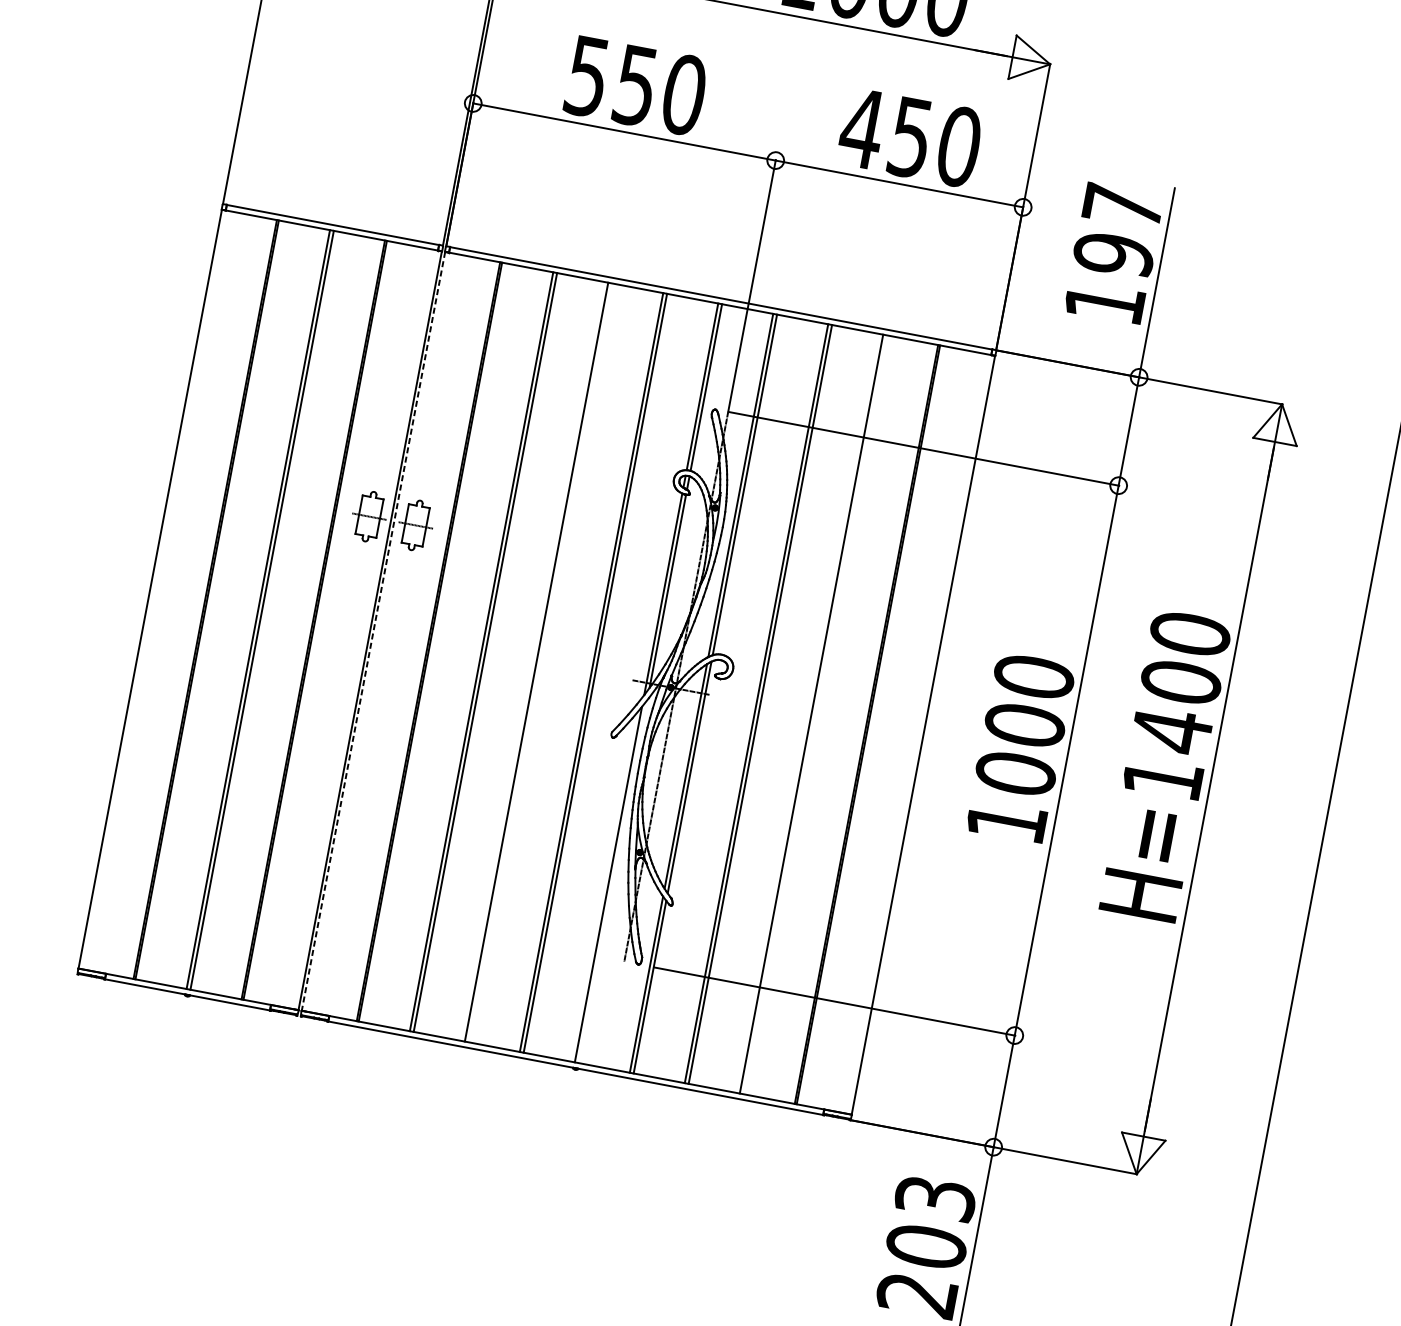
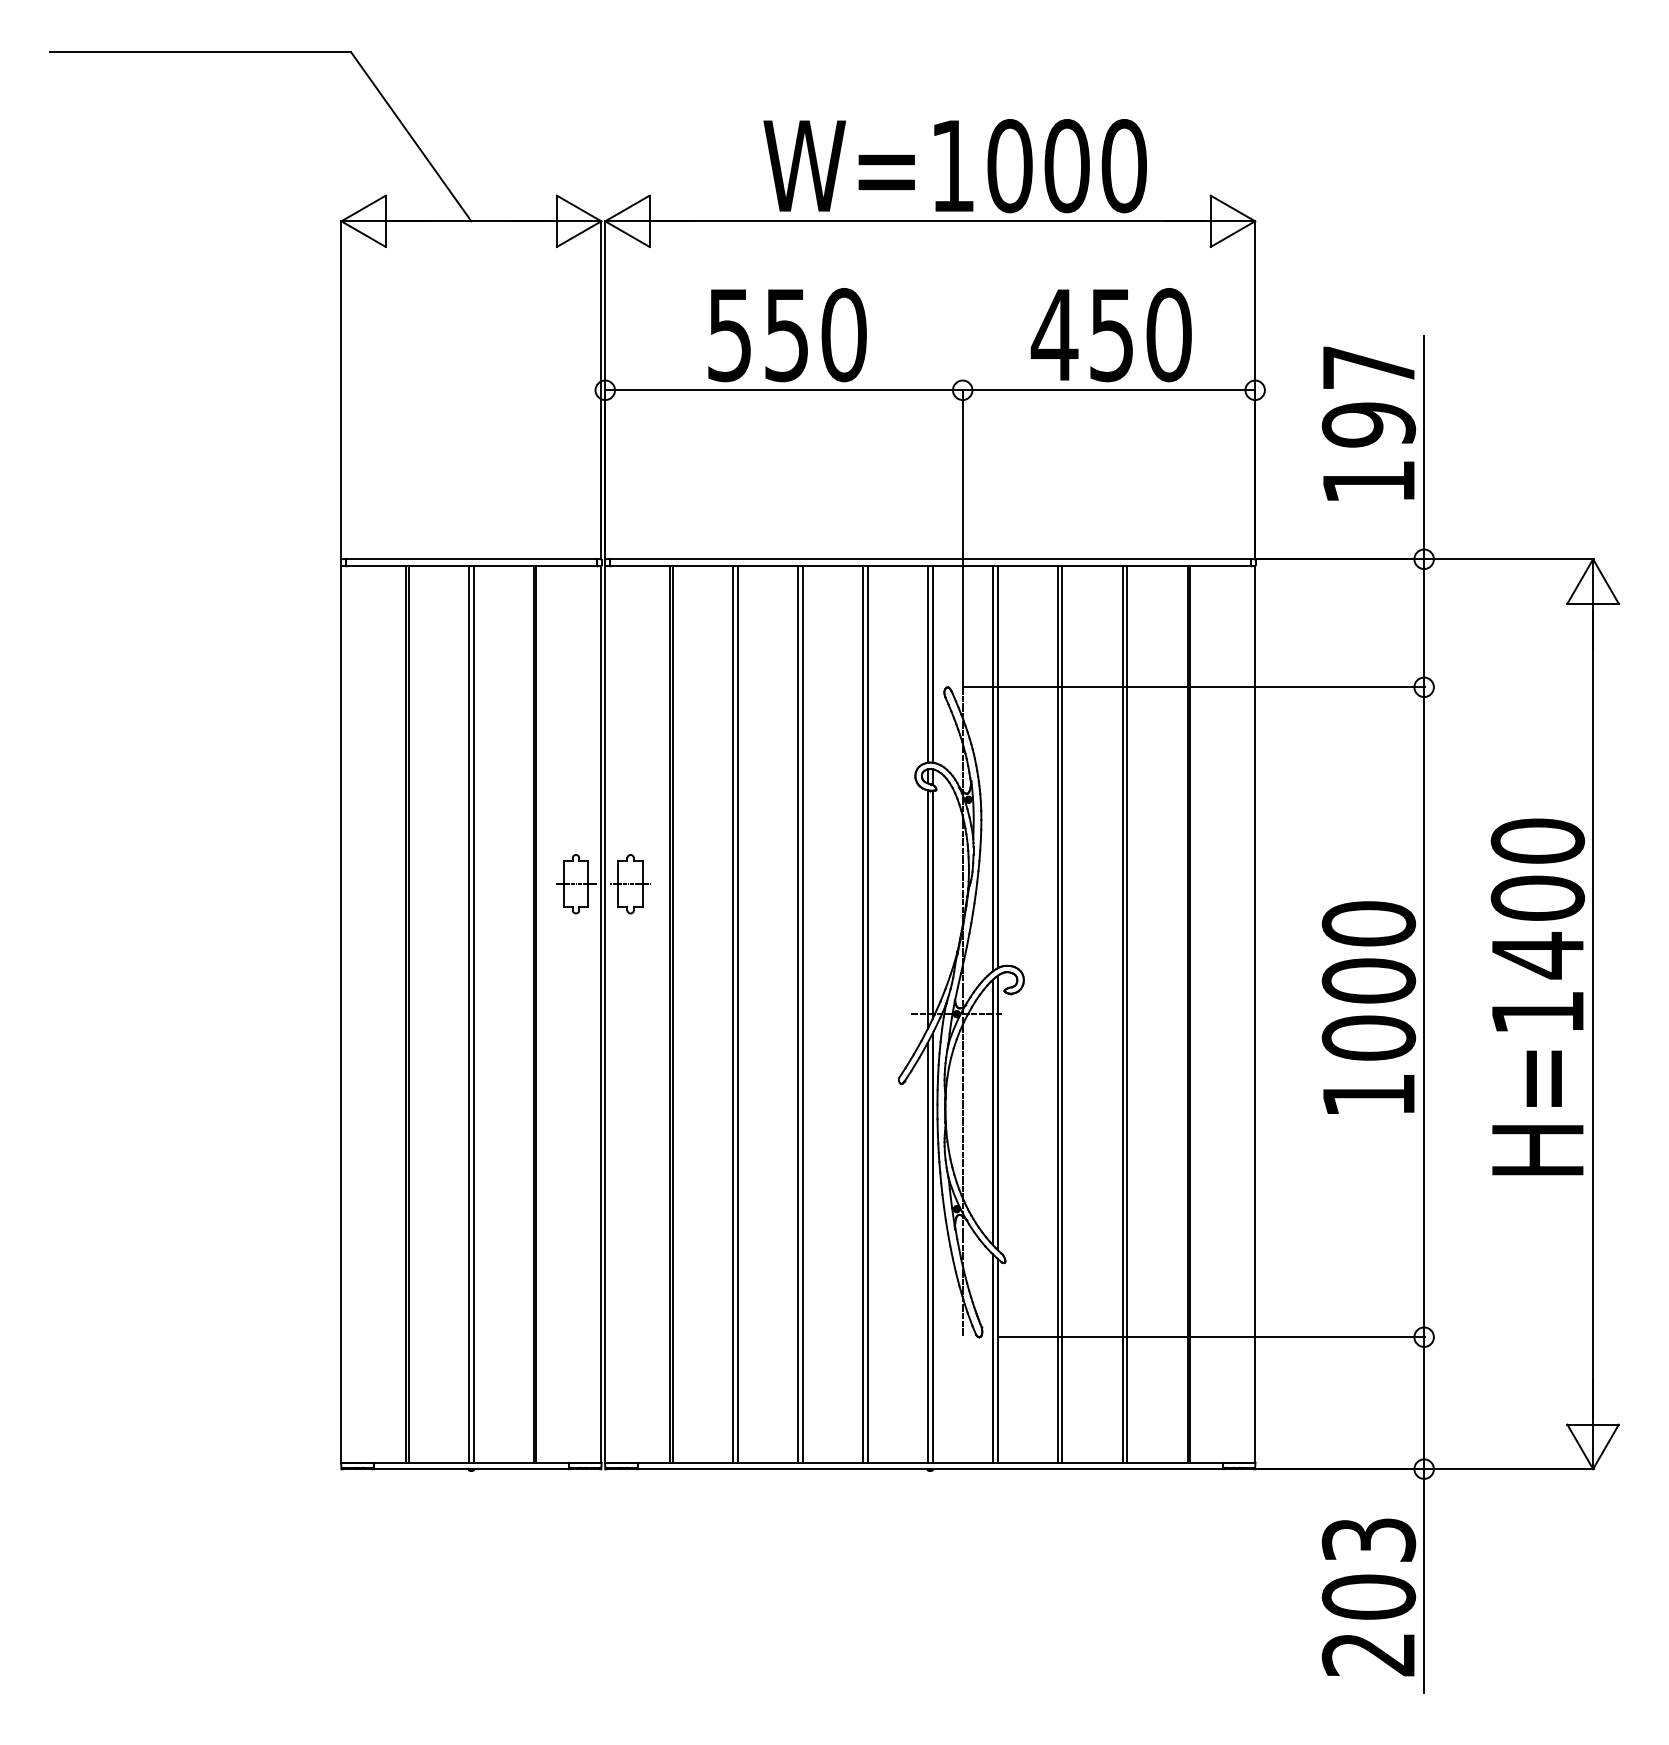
line: (373, 631) -> (605, 1014), dashed -> solid
line: (540, 662) -> (802, 1013), added
line: (815, 714) -> (1127, 1013), added
line: (613, 881) -> (932, 1247), added

